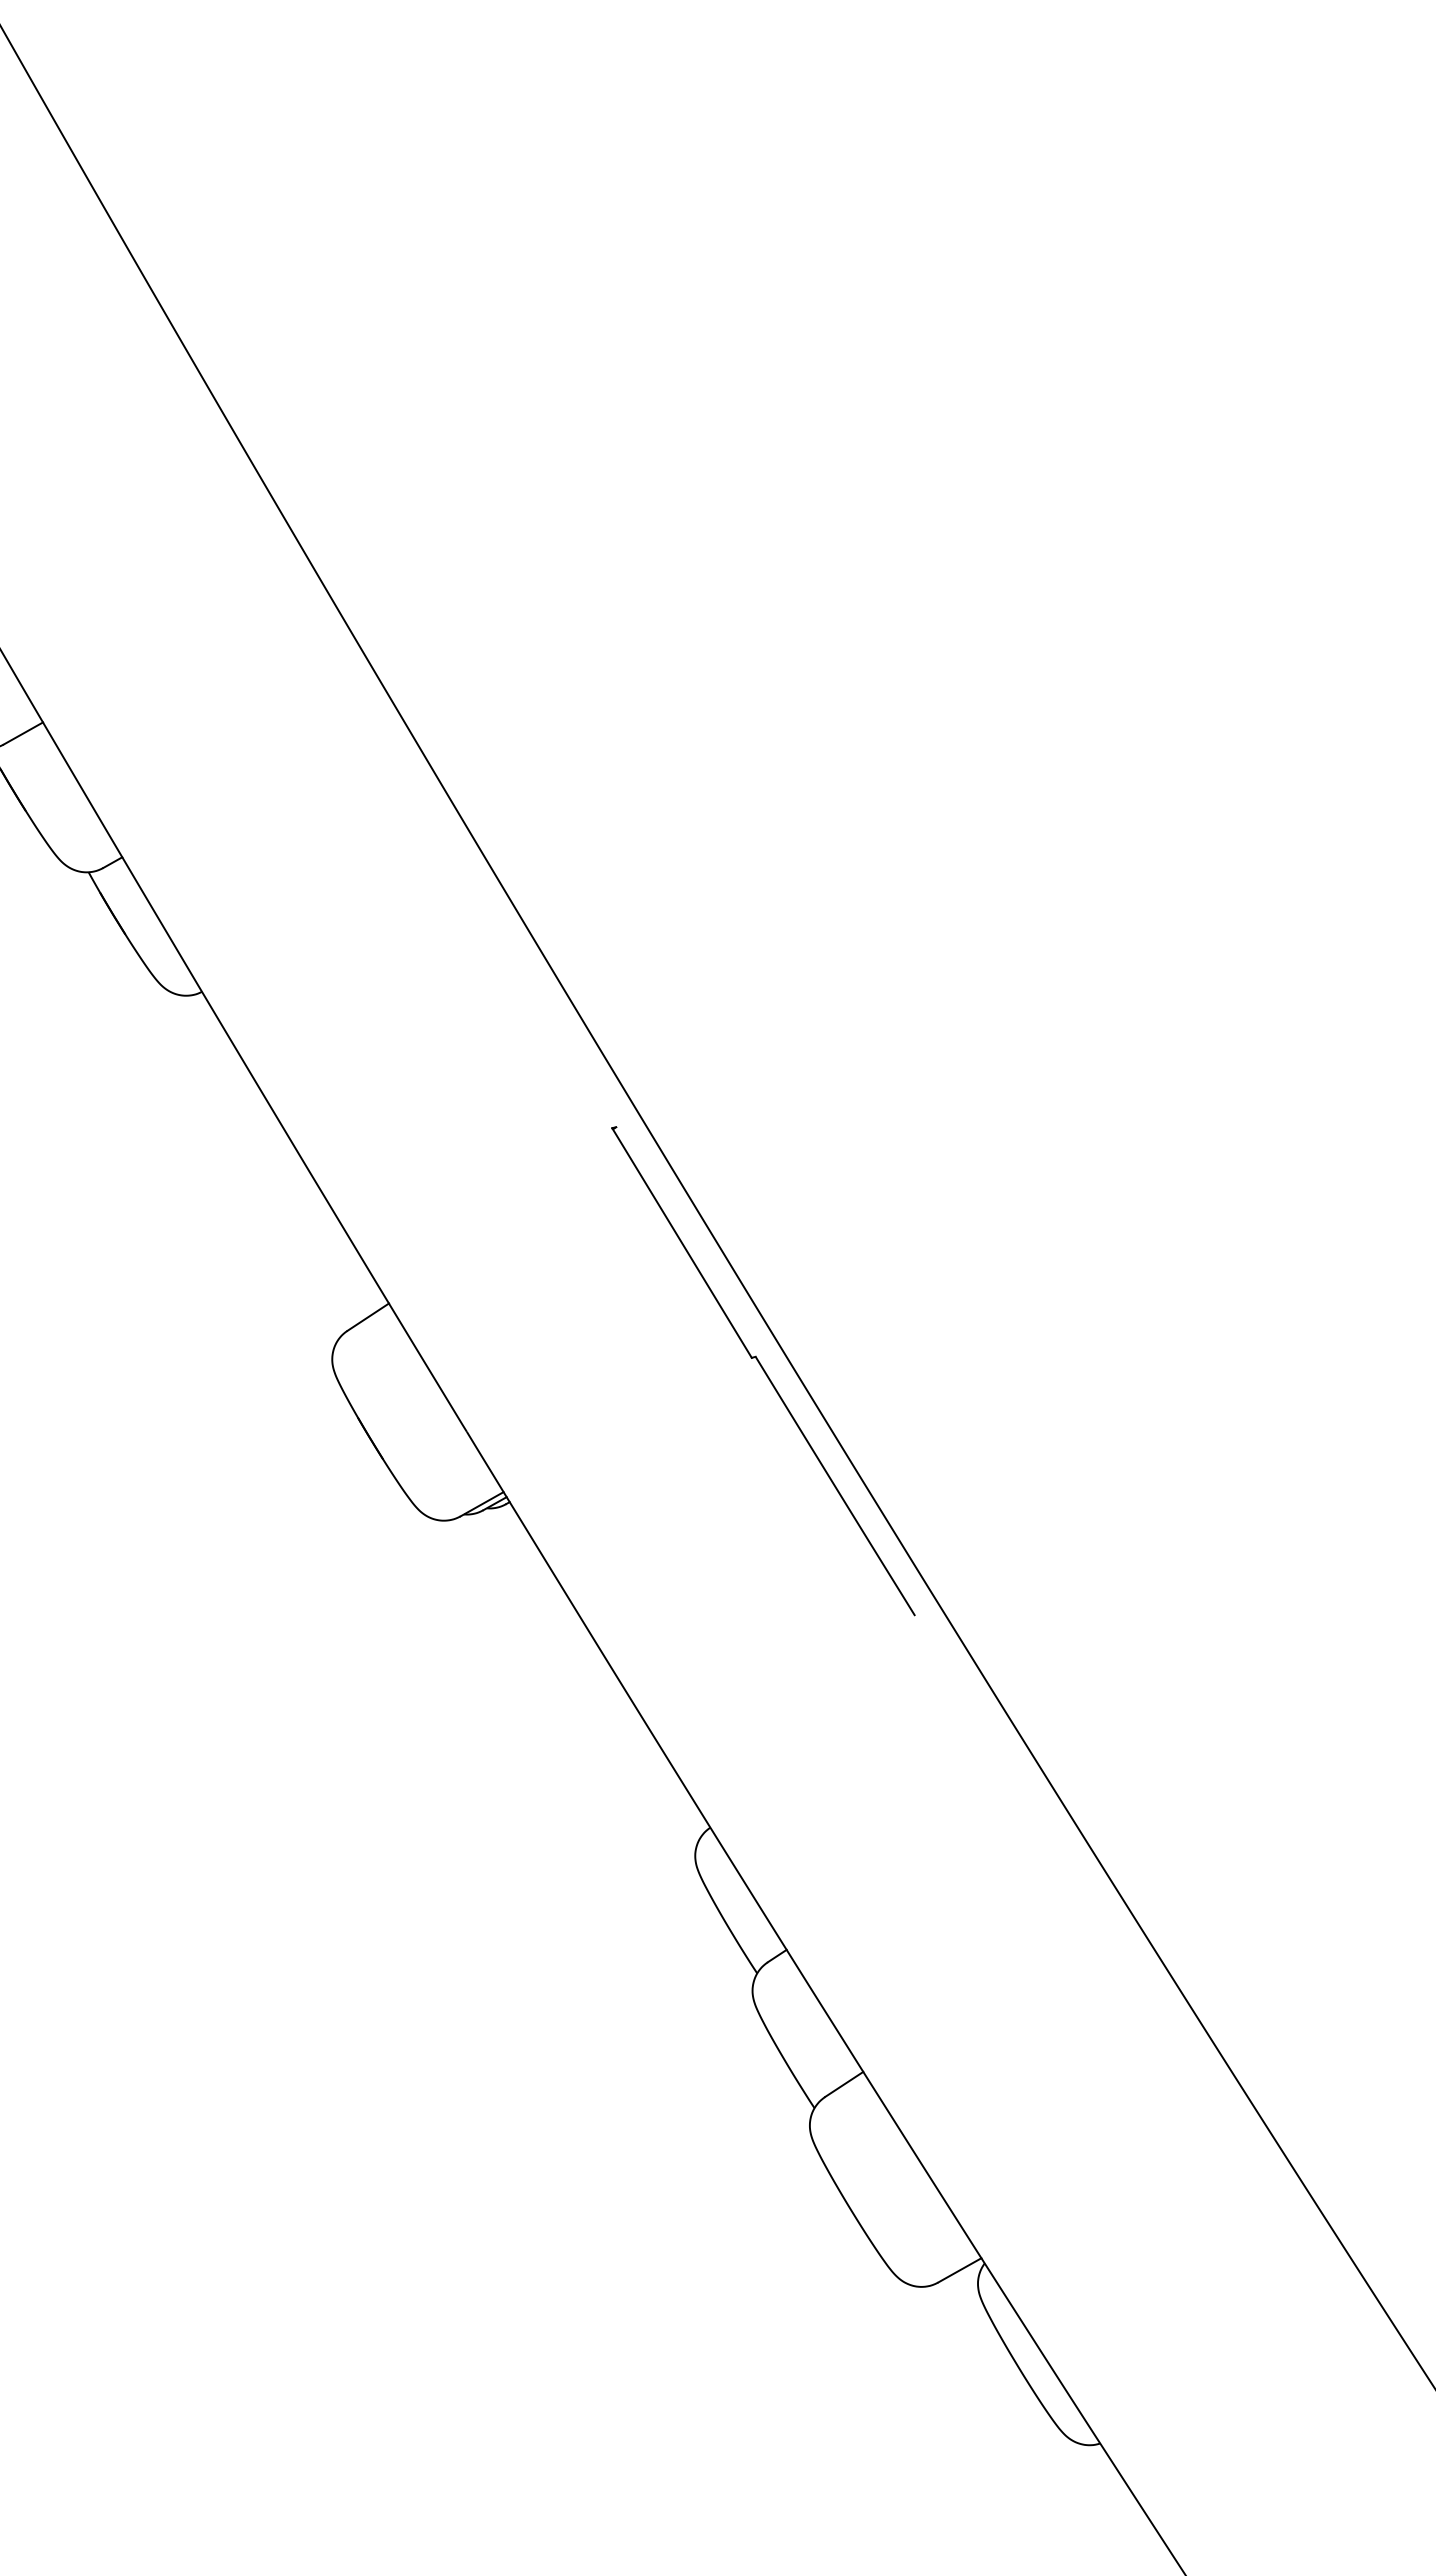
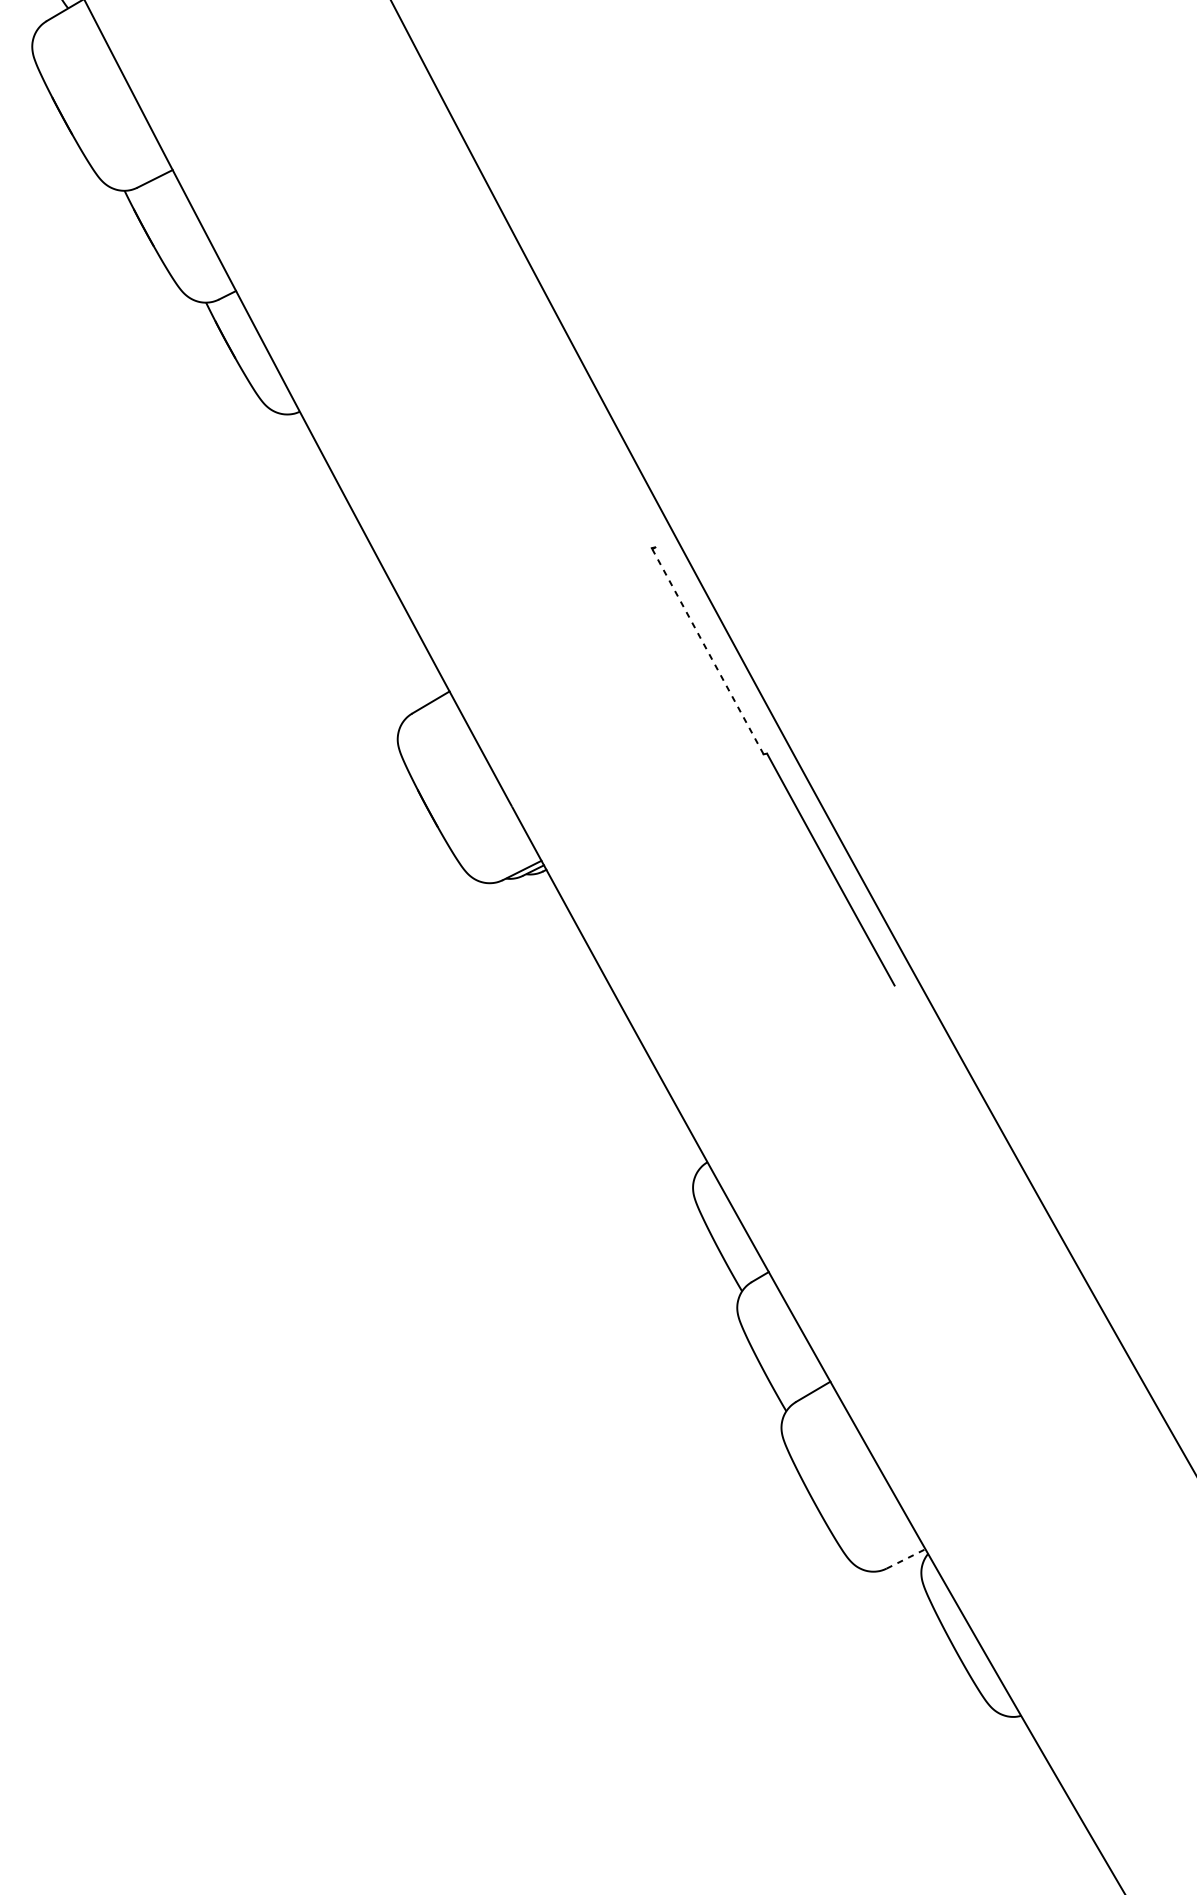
line: (681, 1242) -> (707, 650), solid -> dashed
line: (959, 2270) -> (905, 1558), solid -> dashed

